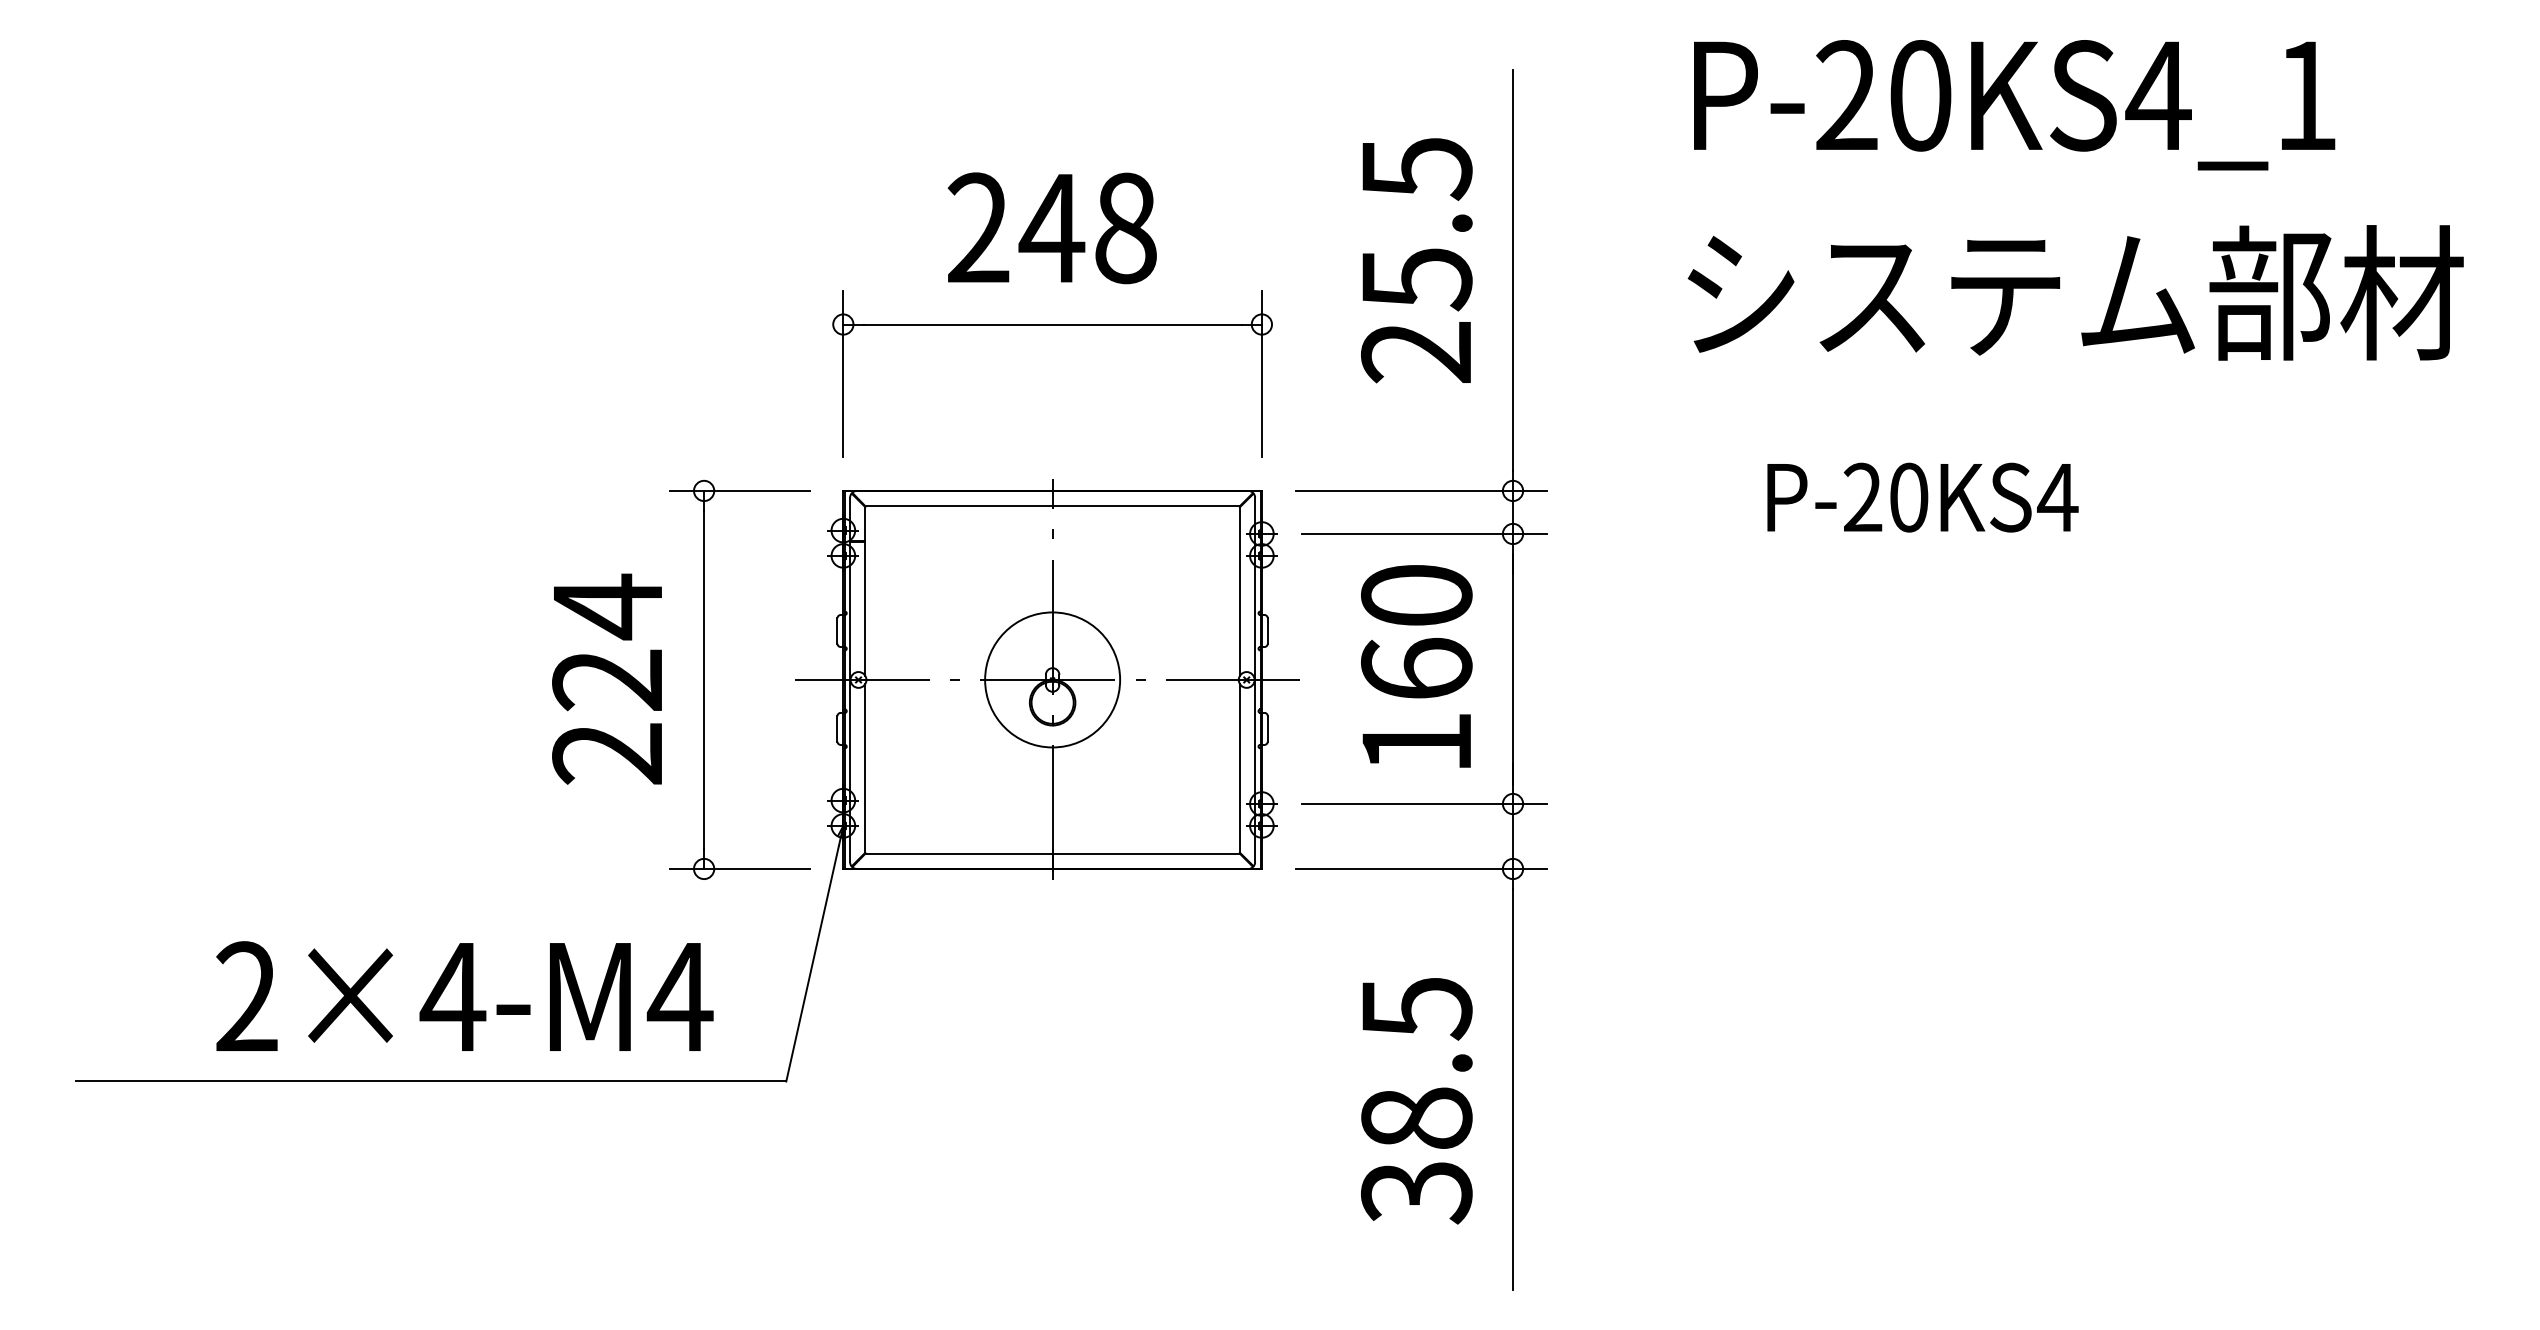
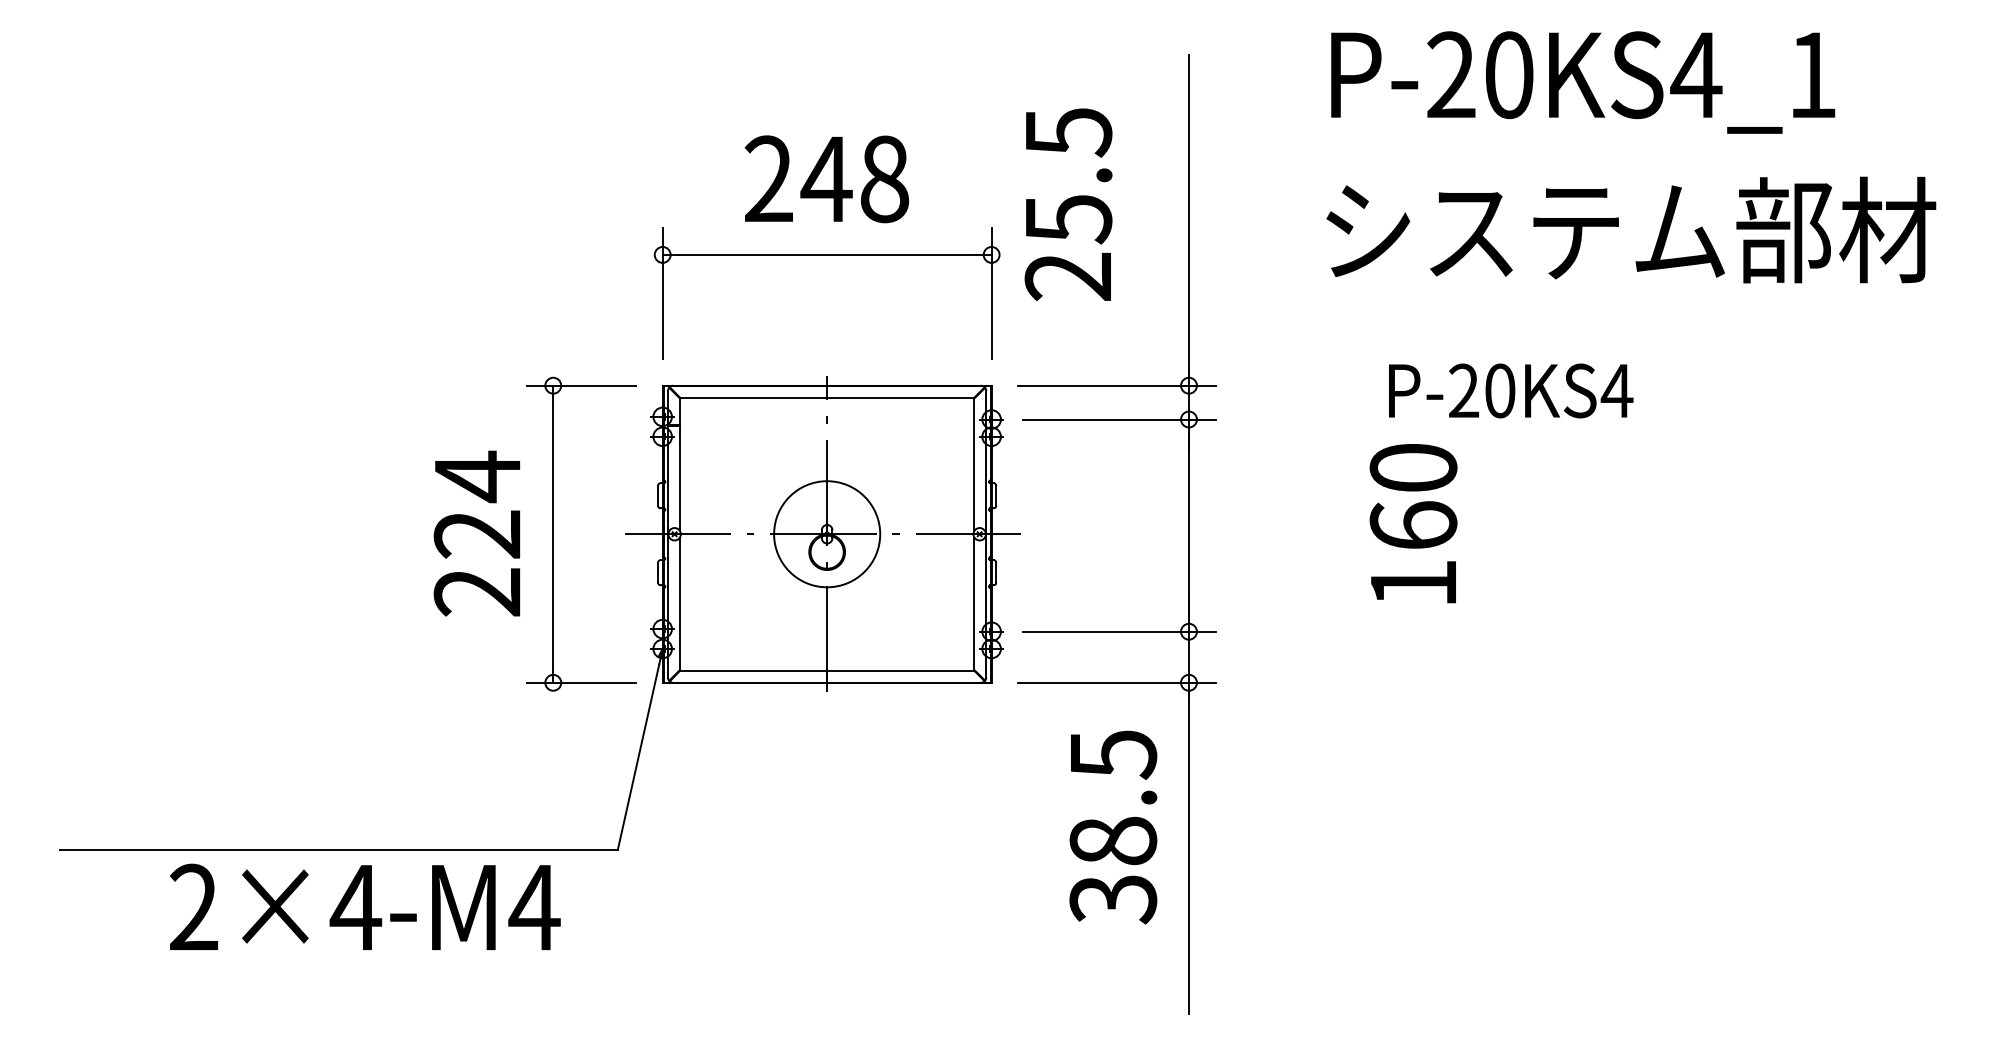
text: (1416, 260) -> (1068, 204), moved
text: (1416, 666) -> (1413, 523), moved
text: (464, 995) -> (364, 906), moved
text: (1416, 1101) -> (1113, 827), moved

